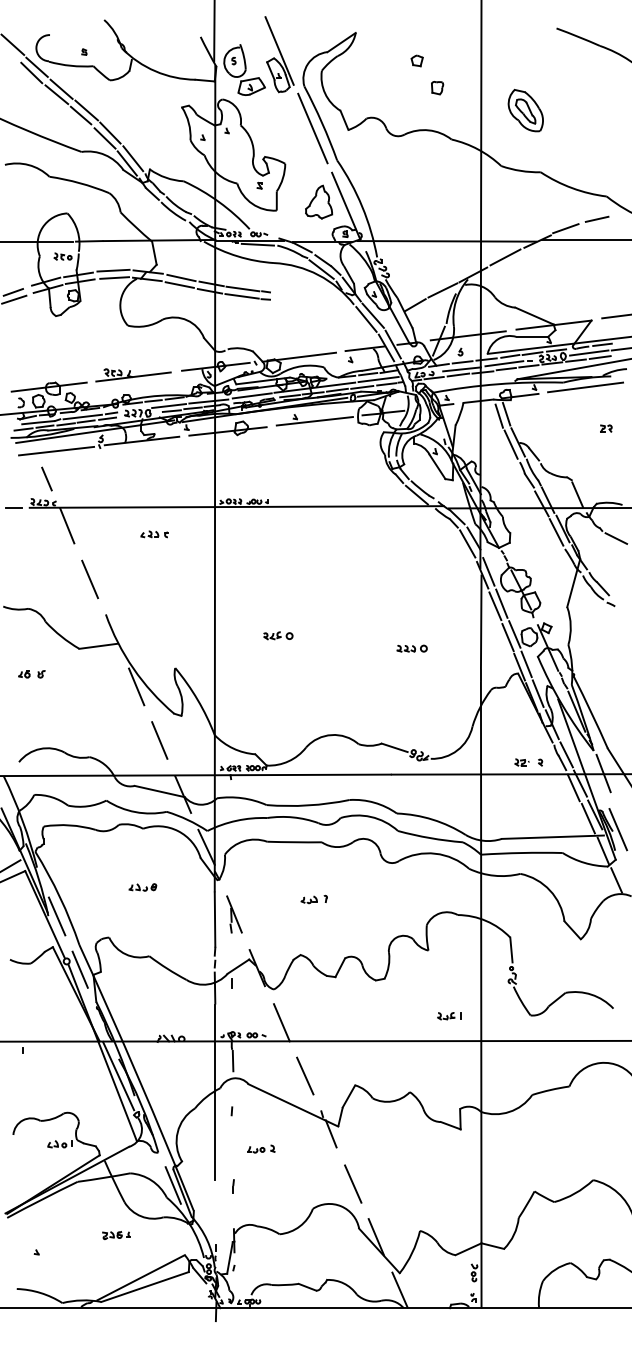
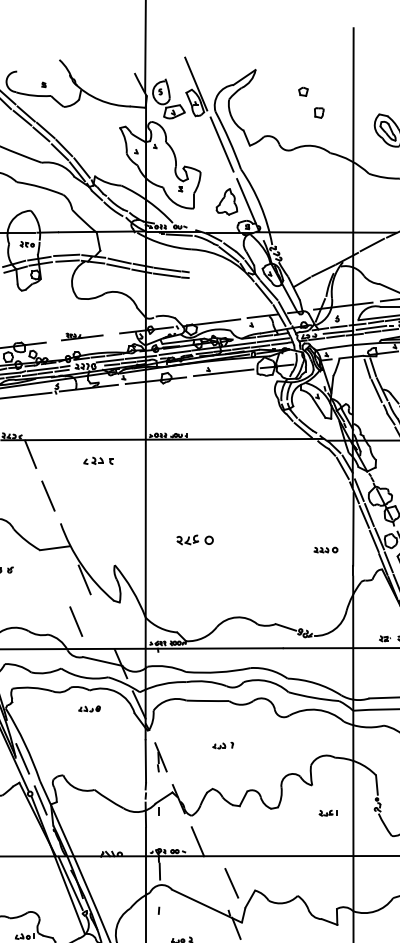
part: (133, 375) -> (82, 337), size x0.7
line: (46, 478) -> (14, 417), removed
part: (154, 534) -> (98, 461), size x1.4
part: (278, 635) -> (195, 539), size x1.6
part: (411, 648) -> (325, 549), moved
line: (159, 740) -> (76, 621), moved
part: (142, 887) -> (89, 709), moved
part: (449, 1016) -> (328, 813), moved
line: (305, 1075) -> (231, 882), moved

